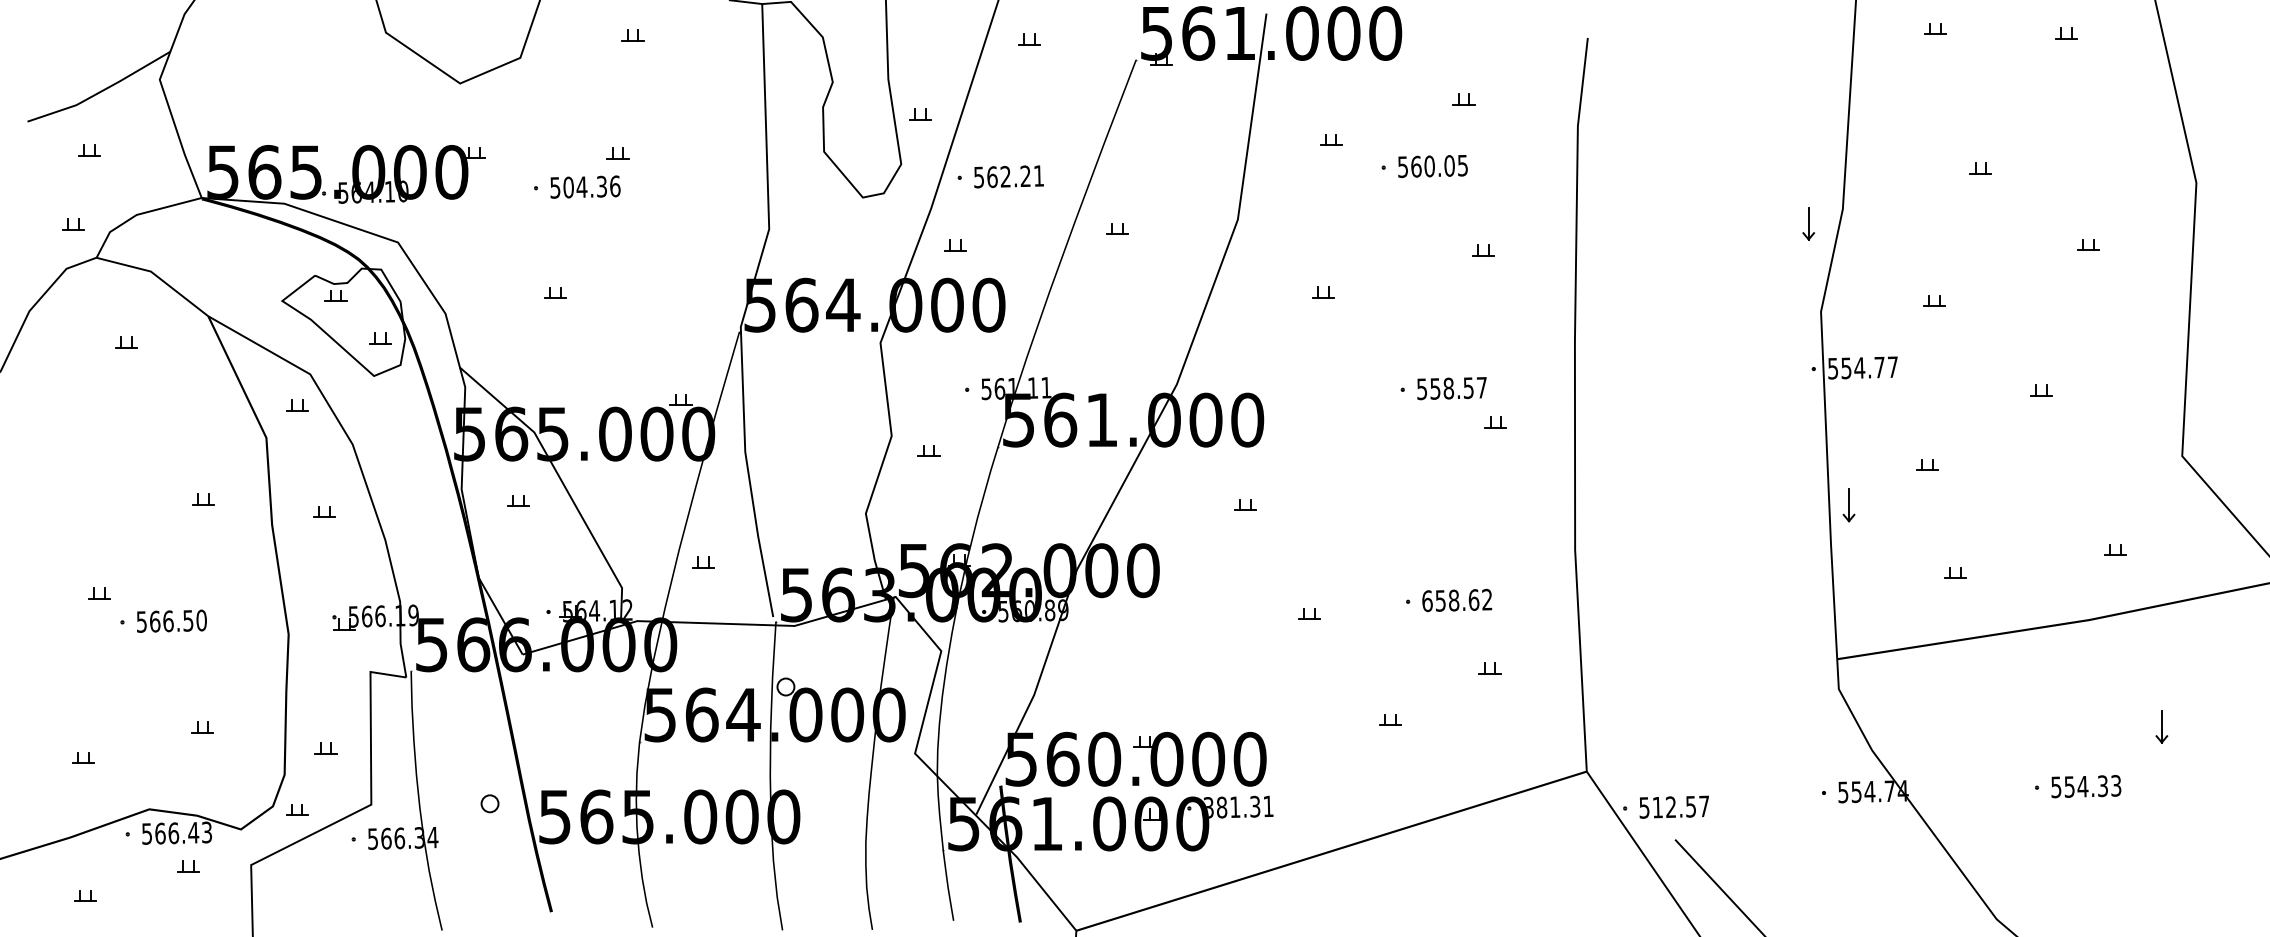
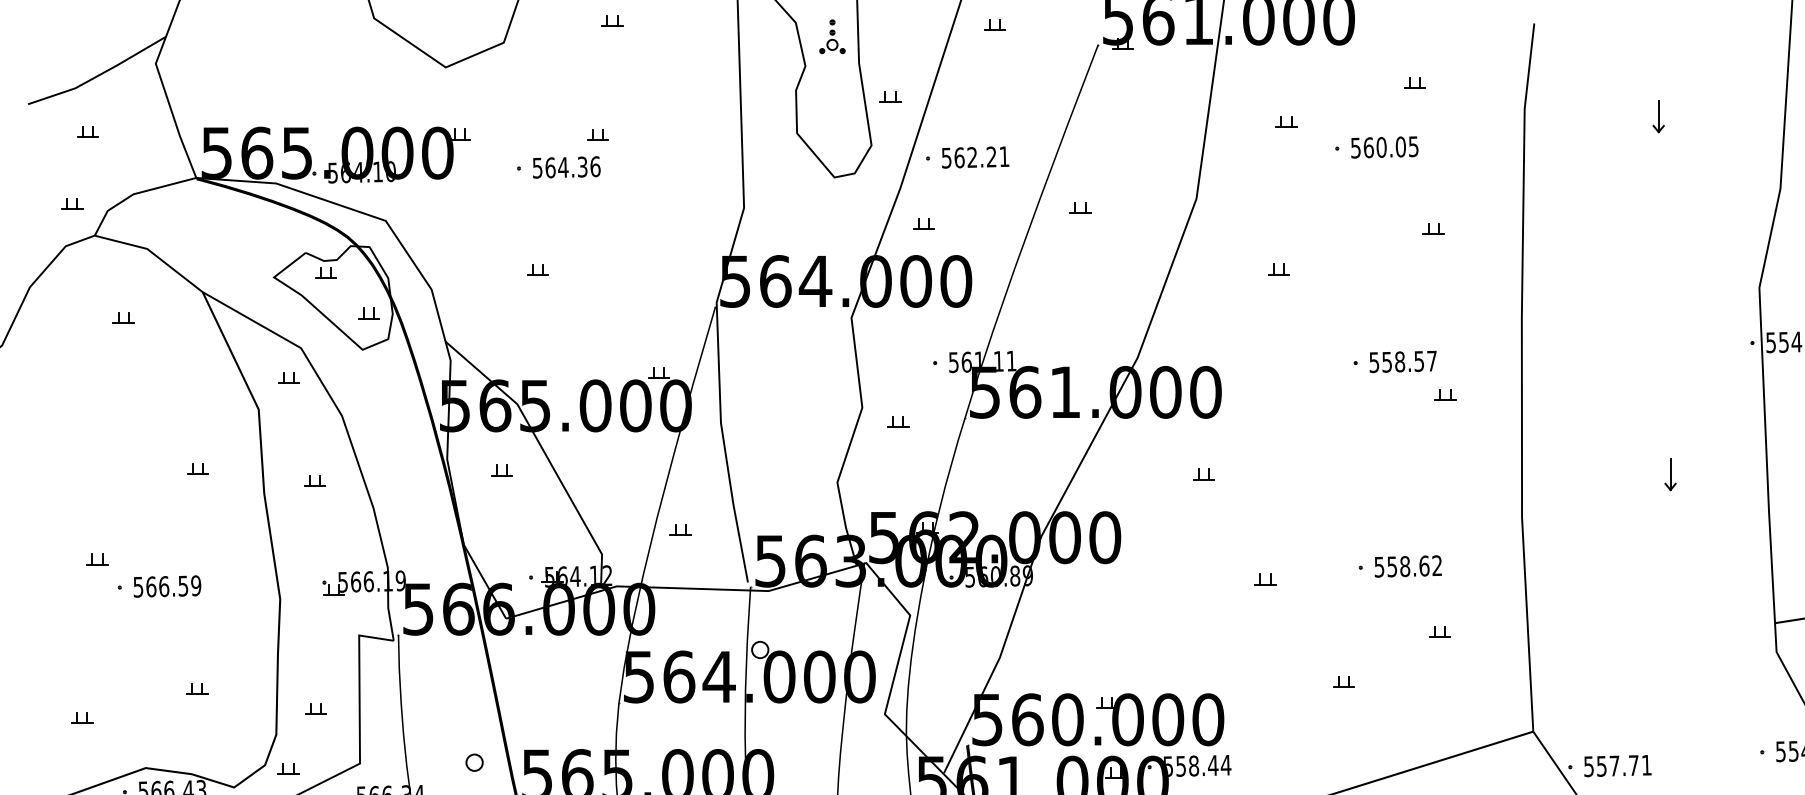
part: (860, 51) -> (832, 36), added
text: (568, 187) -> (550, 167), 504.36 -> 564.36
part: (1808, 223) -> (1658, 116), moved
part: (1848, 505) -> (1670, 474), moved
text: (1427, 601) -> (1379, 567), 658.62 -> 558.62
text: (201, 620) -> (196, 585), 566.50 -> 566.59
text: (1238, 806) -> (1197, 765), 381.31 -> 558.44
text: (1681, 806) -> (1624, 765), 512.57 -> 557.71

